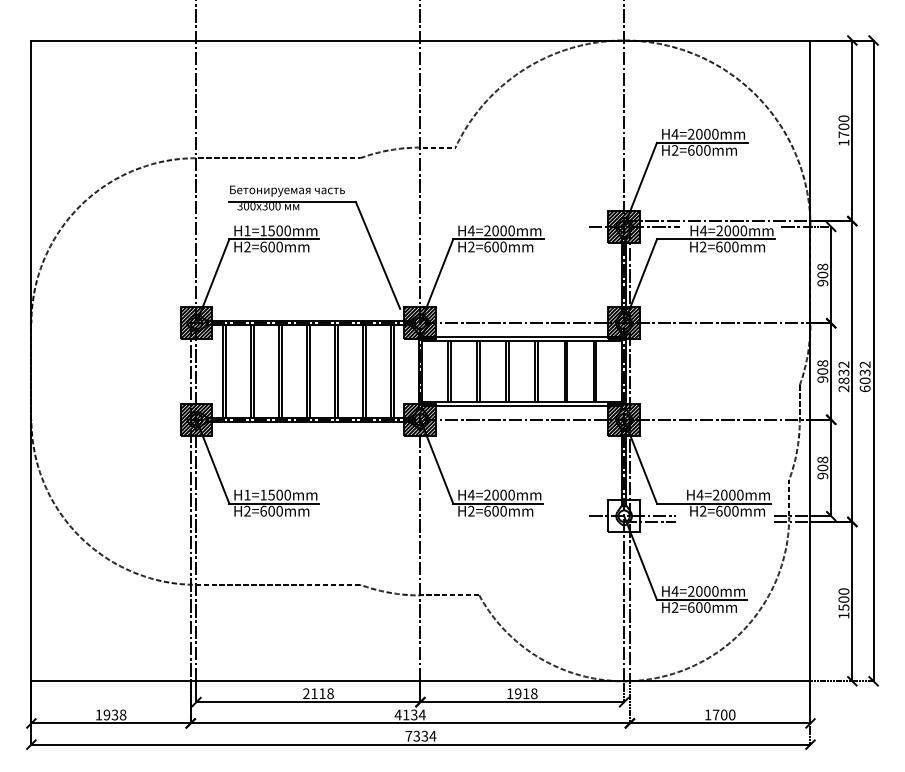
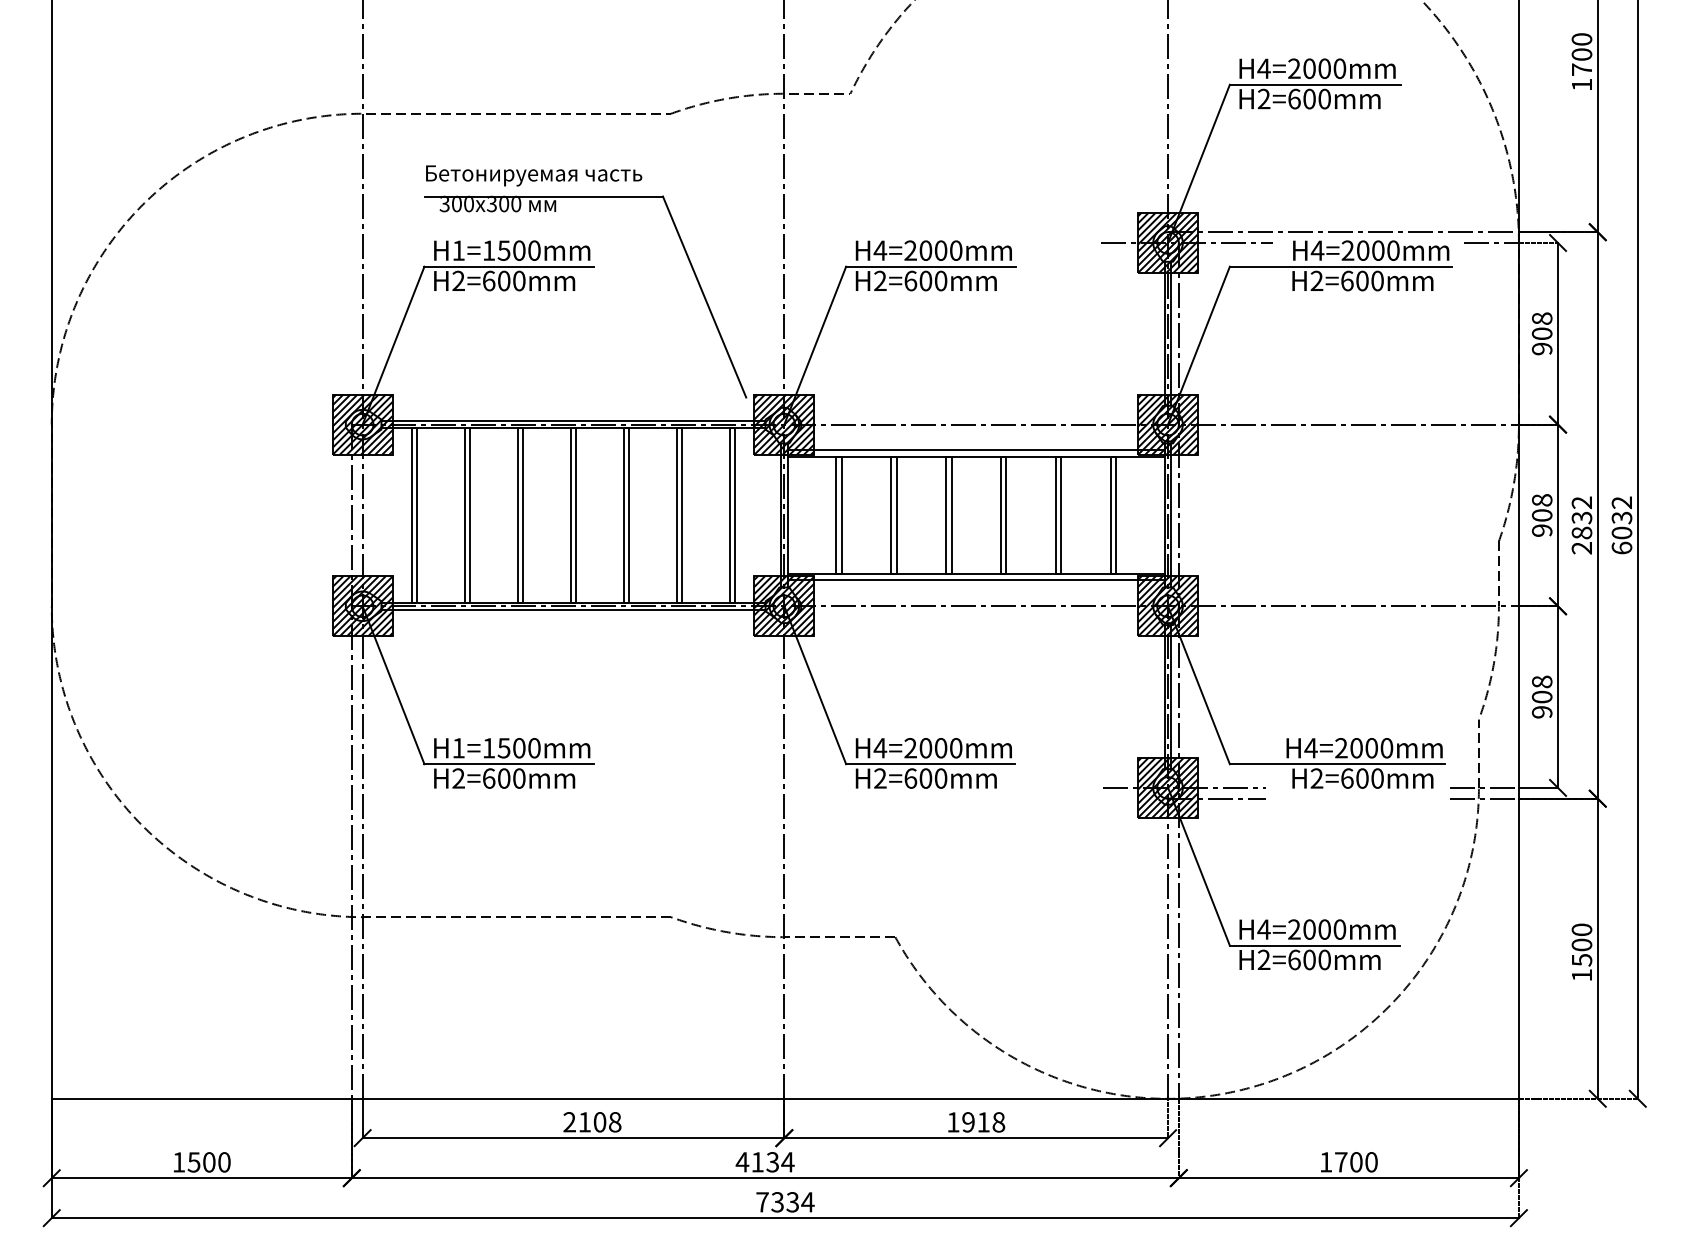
hatch: (624, 515) -> (1168, 786), added
text: (322, 693) -> (599, 1121), 2118 -> 2108
text: (114, 714) -> (208, 1161), 1938 -> 1500

